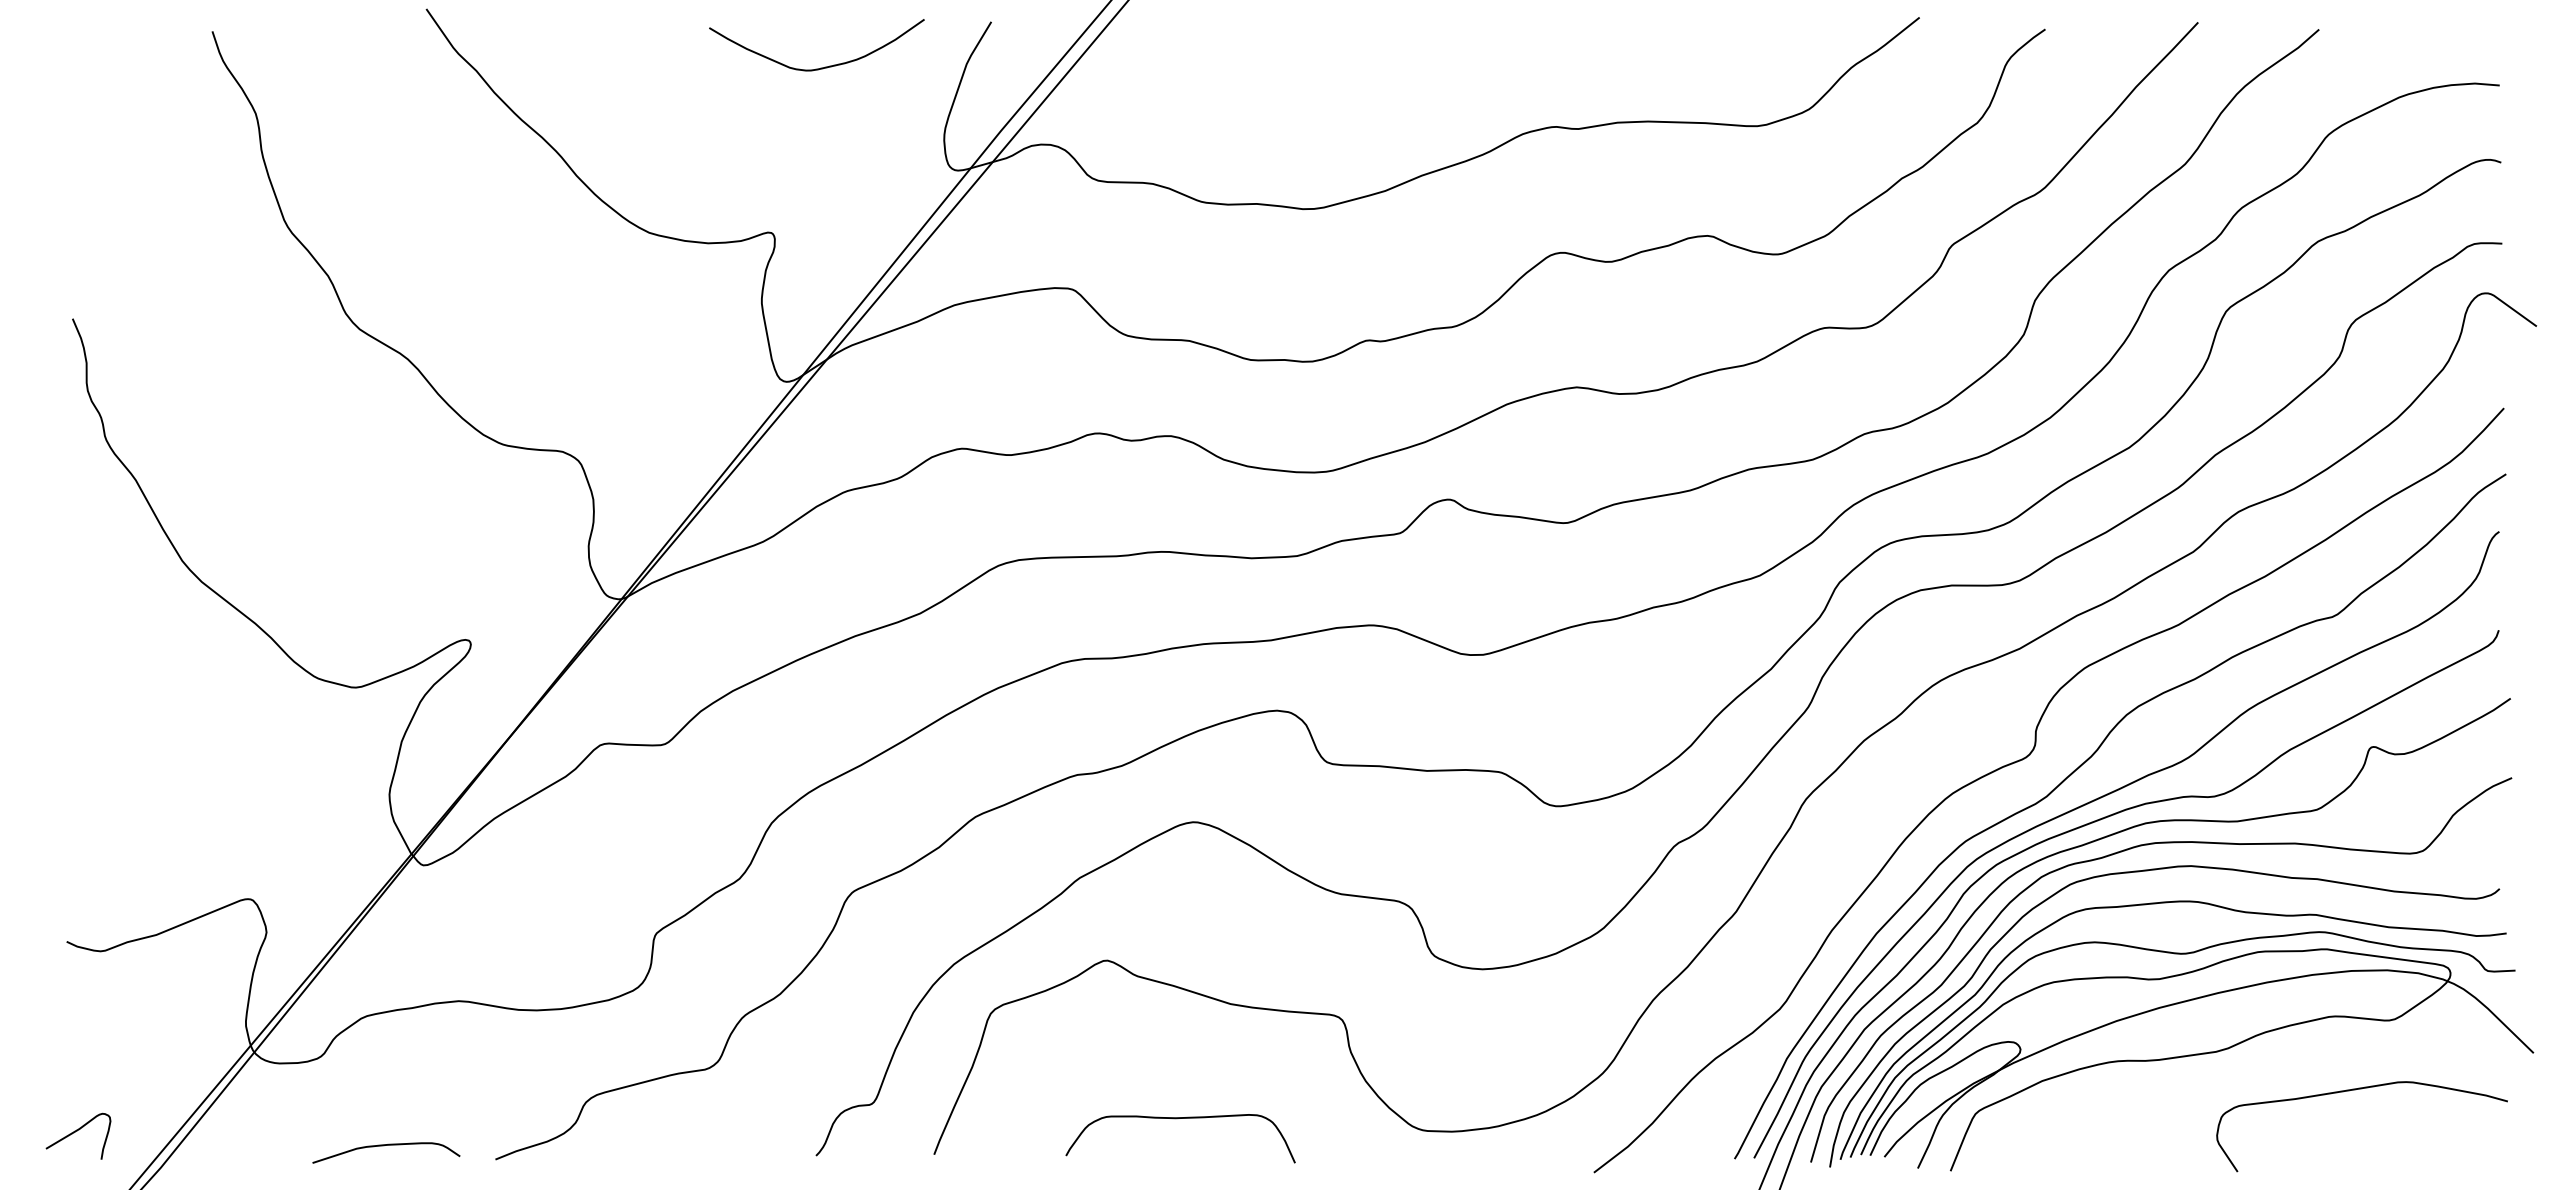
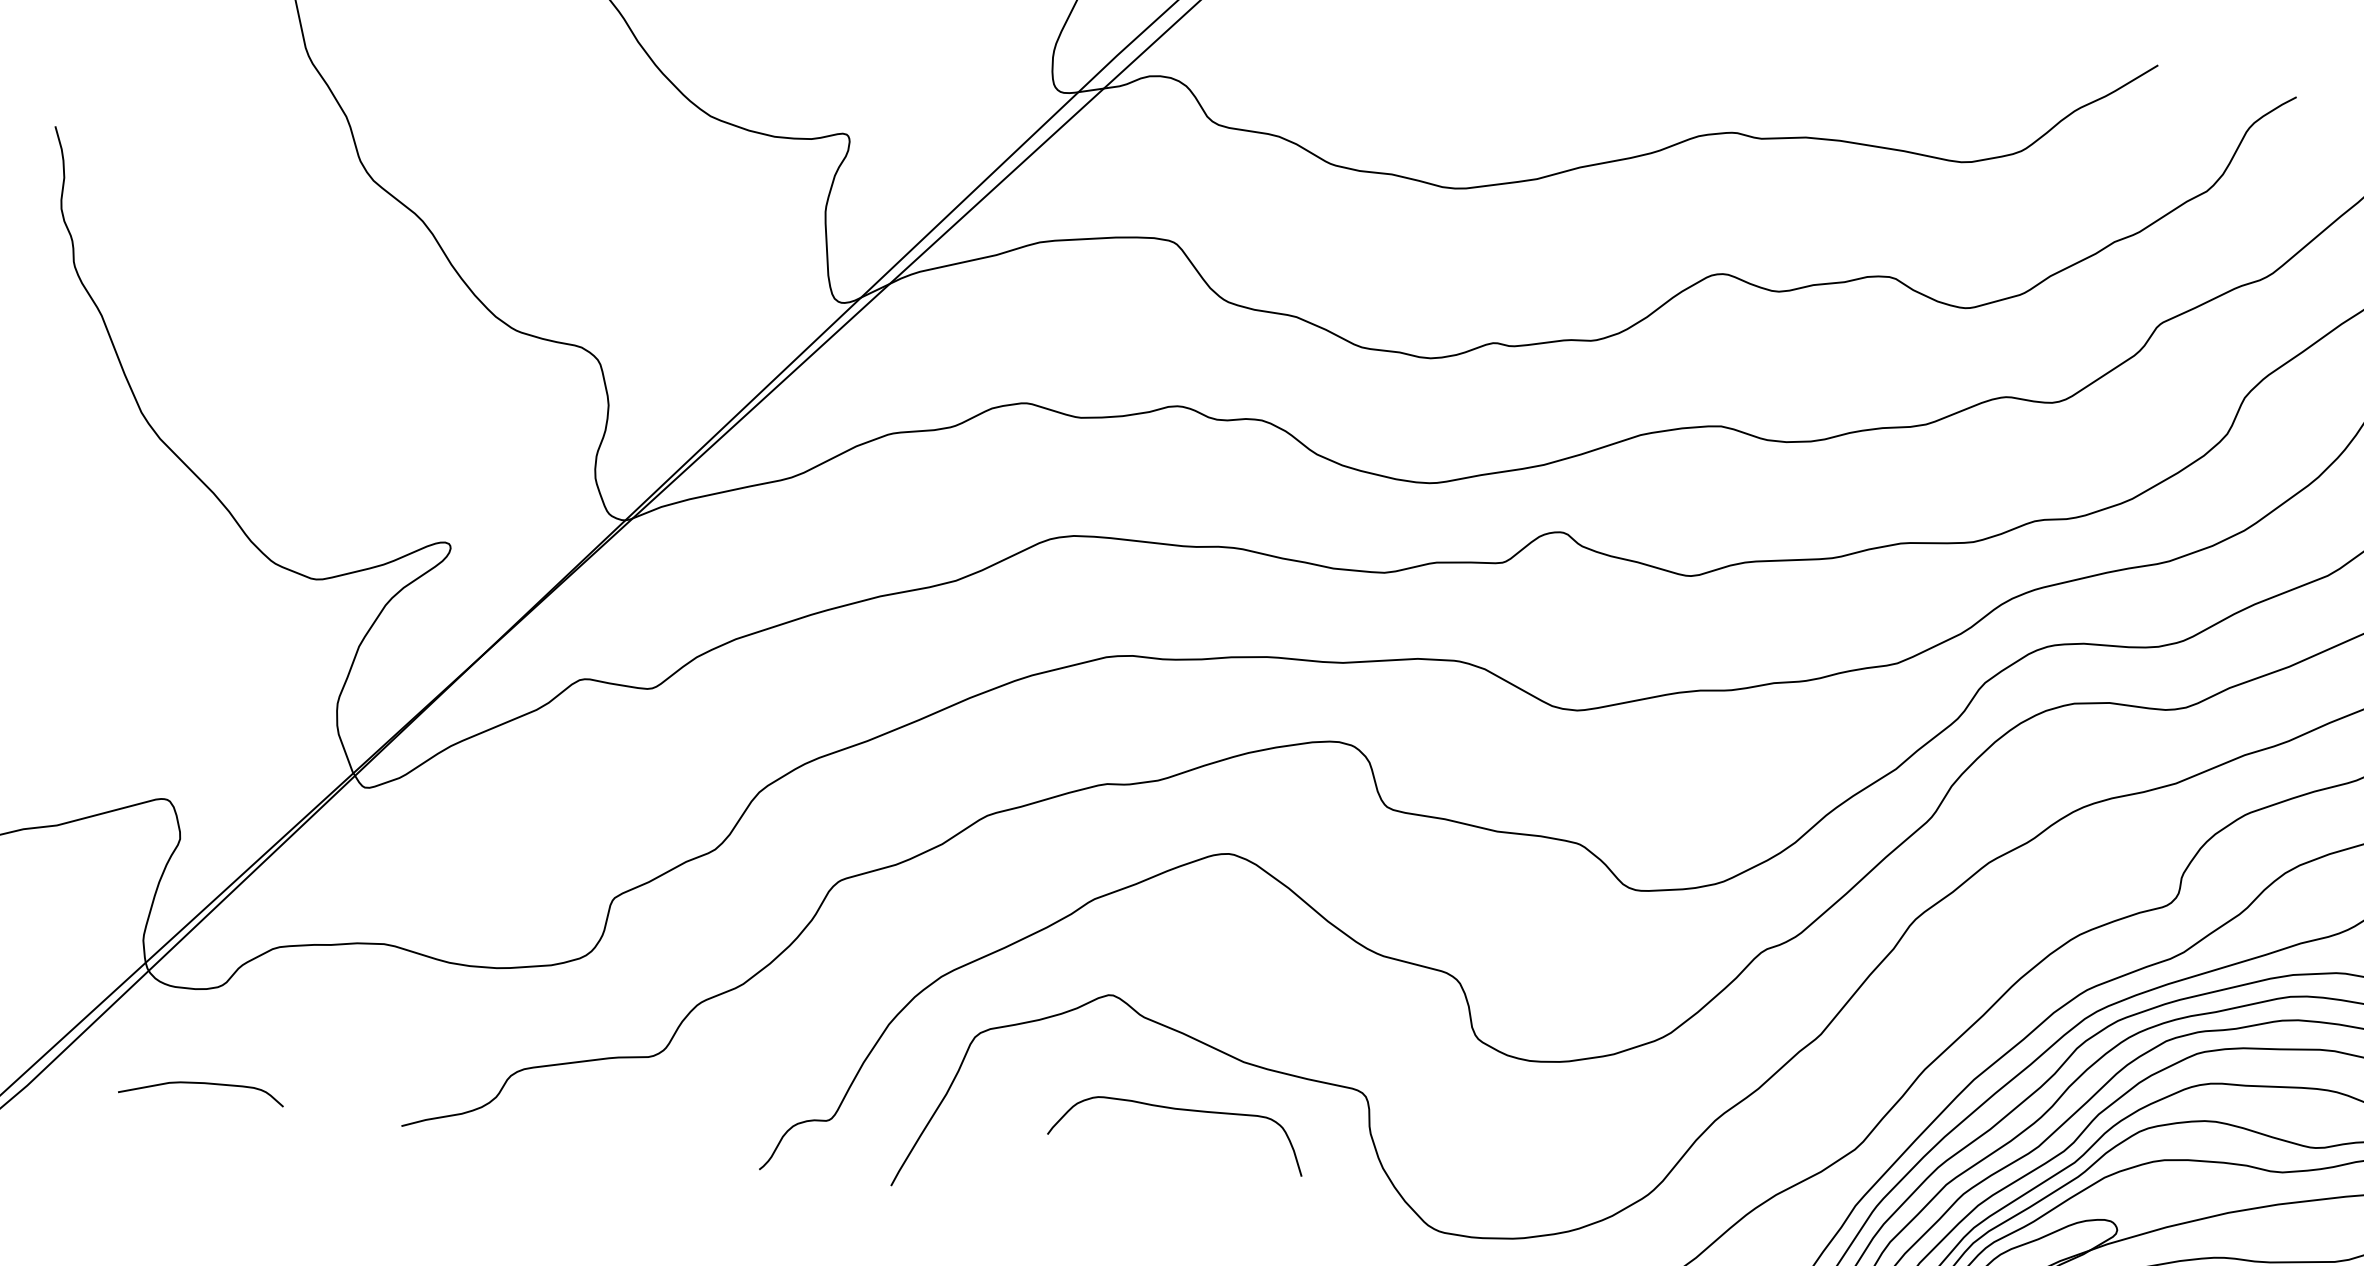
curve: (1177, 1119) -> (1177, 1110), moved
curve: (384, 1146) -> (200, 1084), moved

